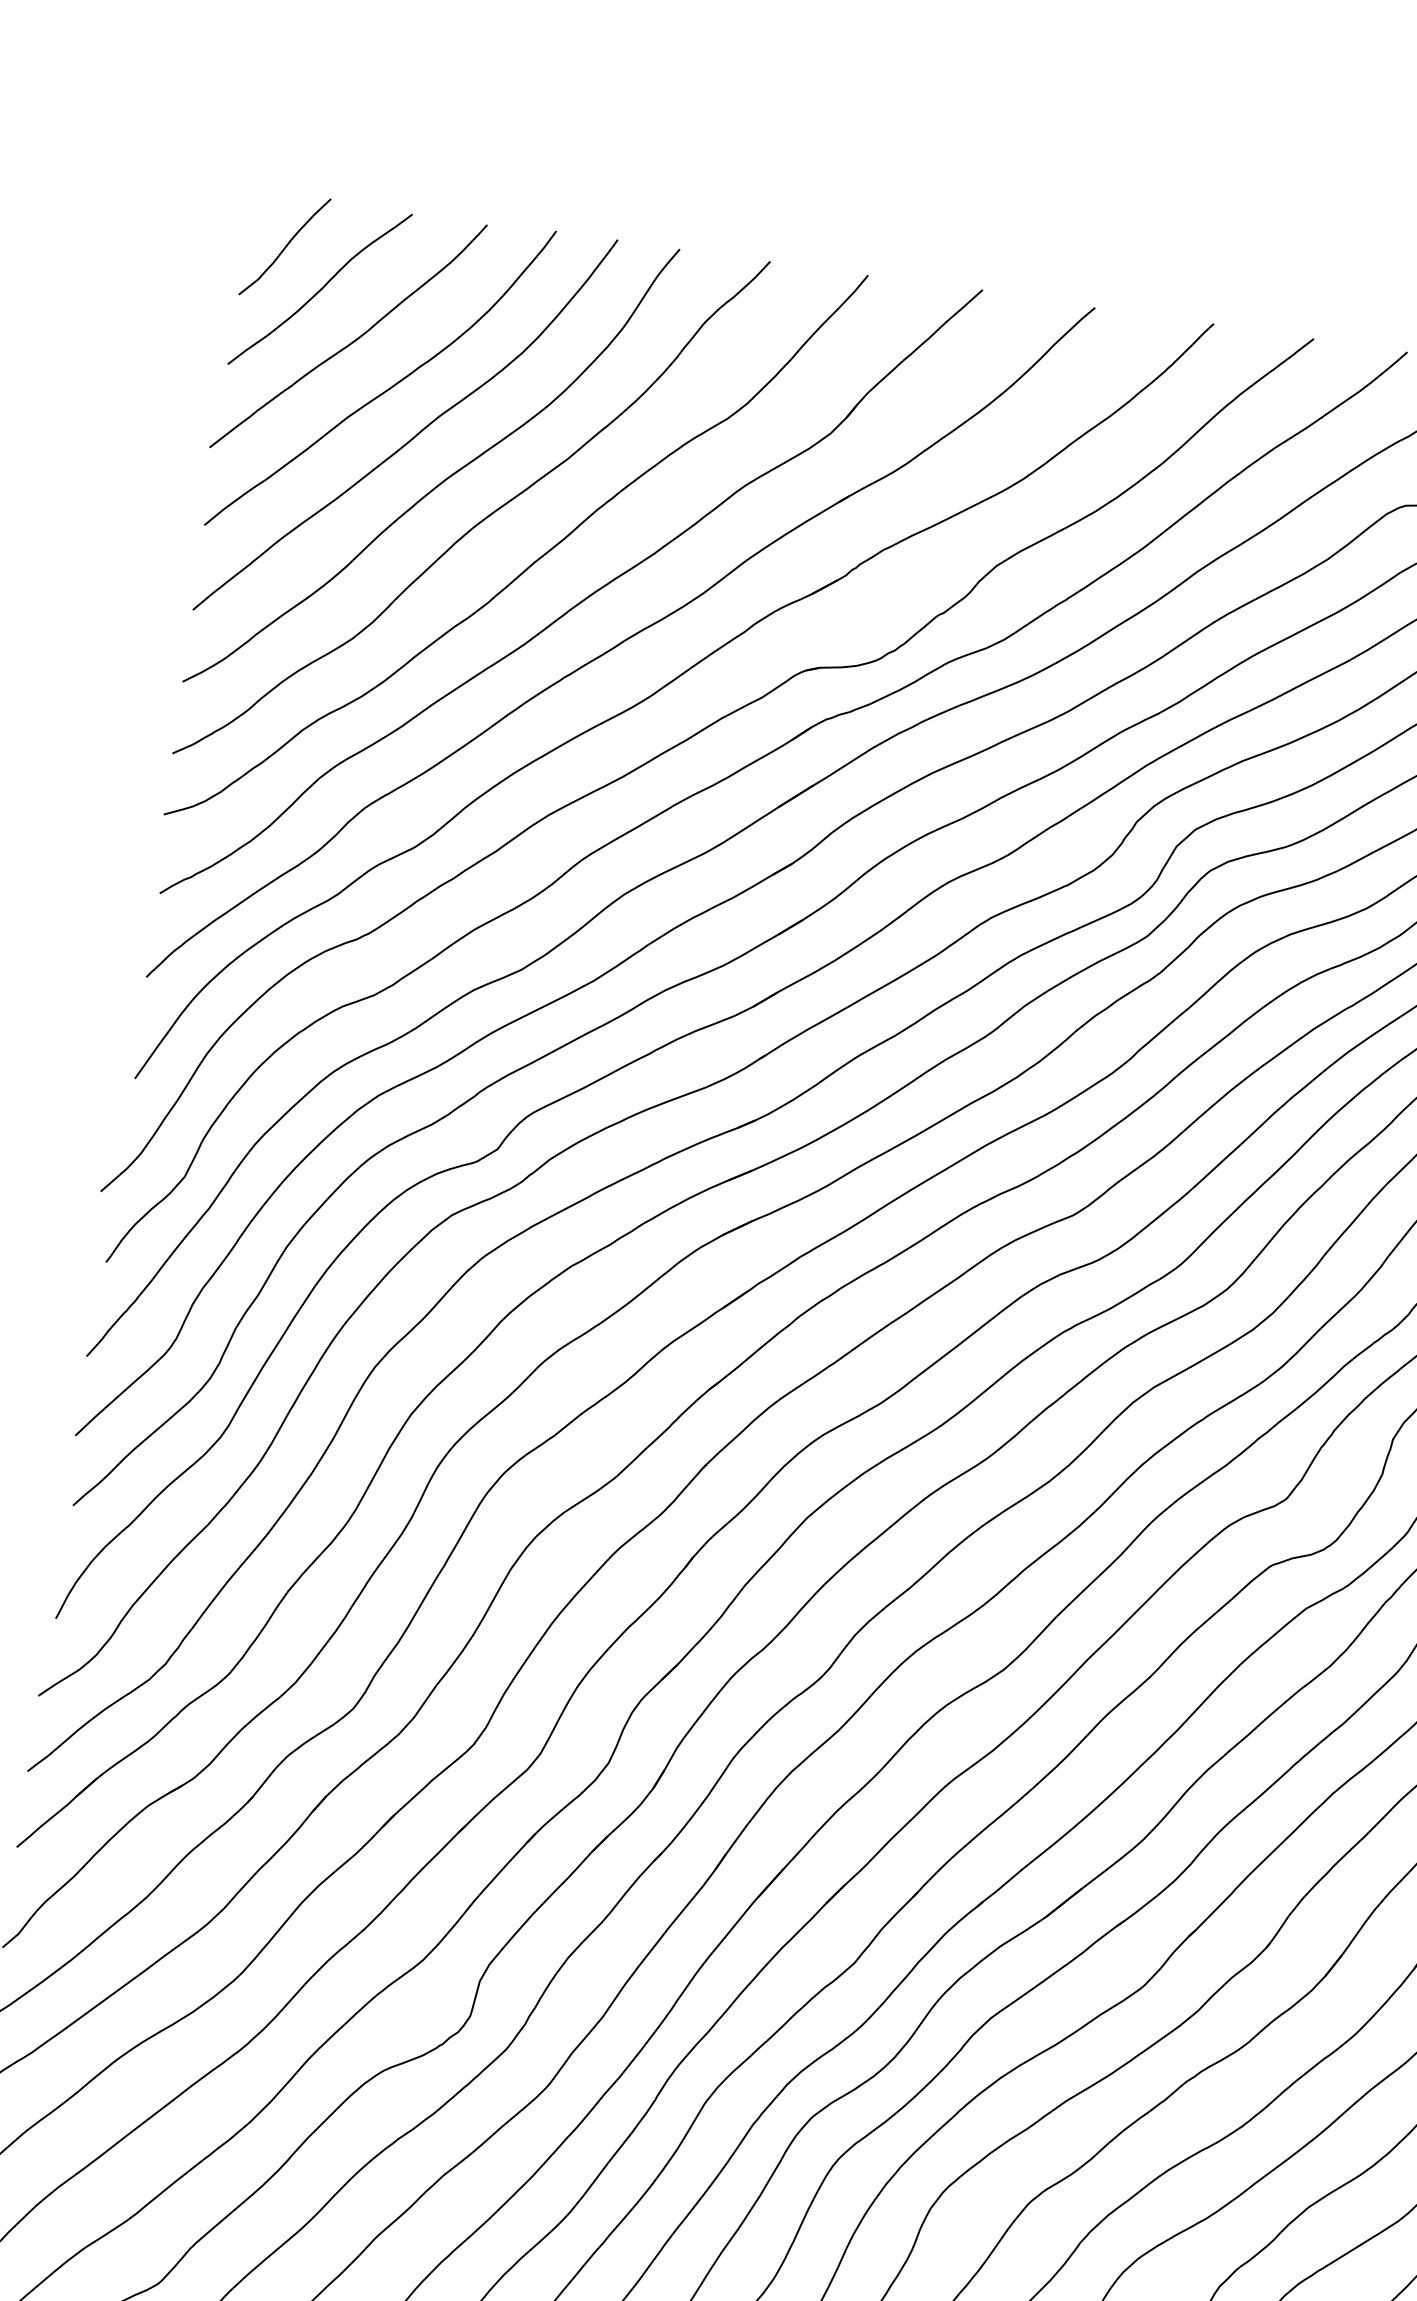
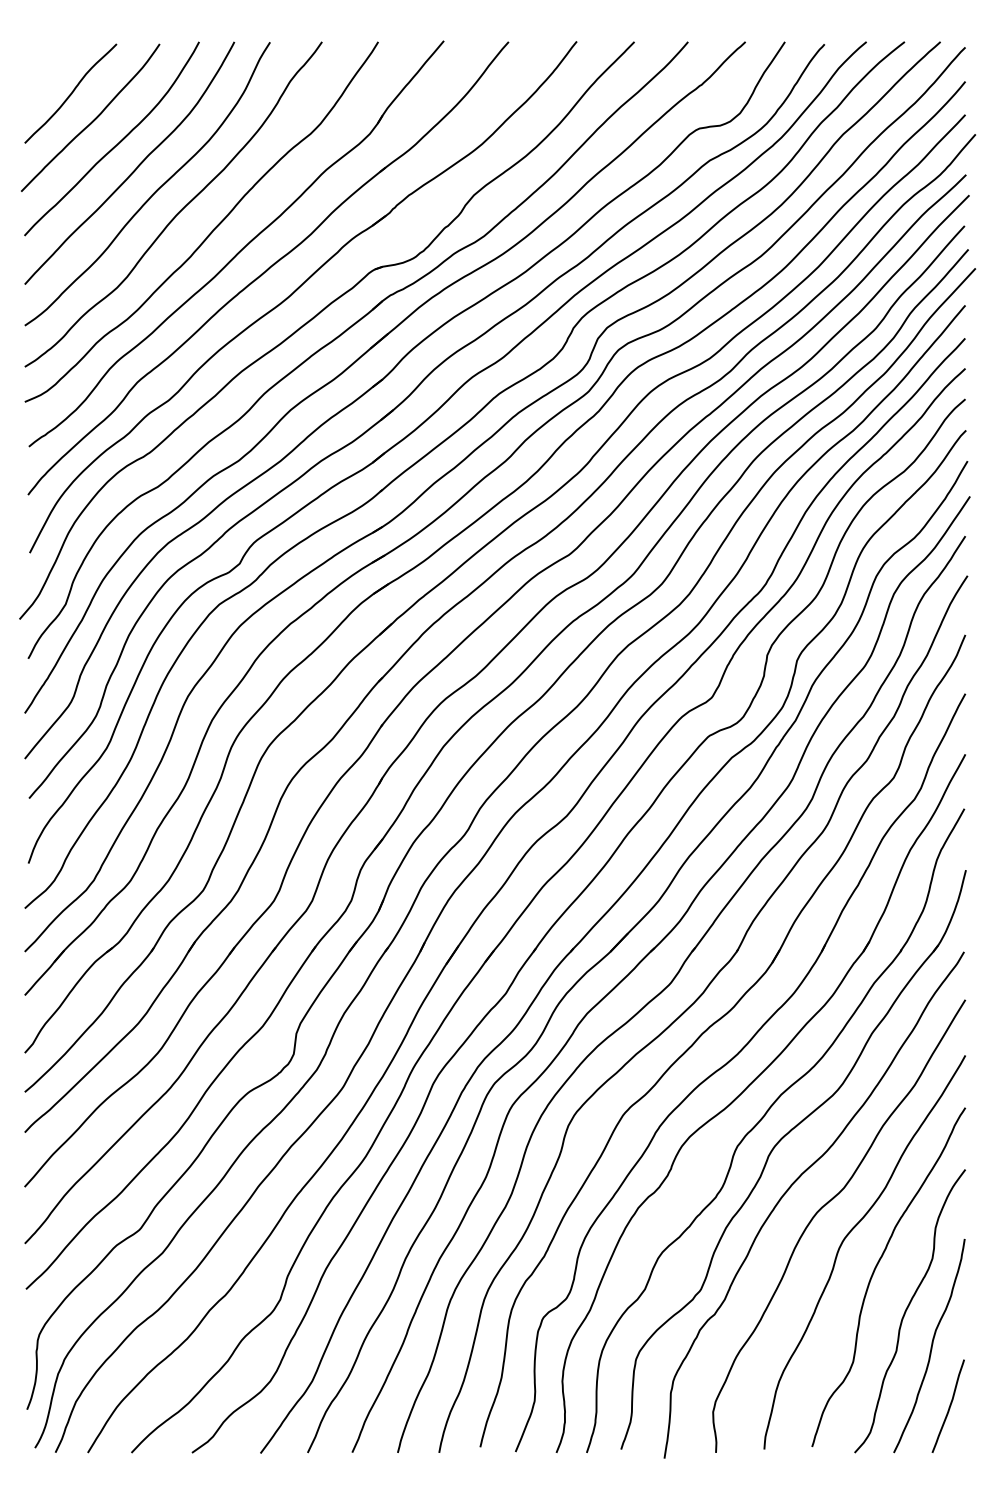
curve: (284, 246) -> (47, 72), removed

